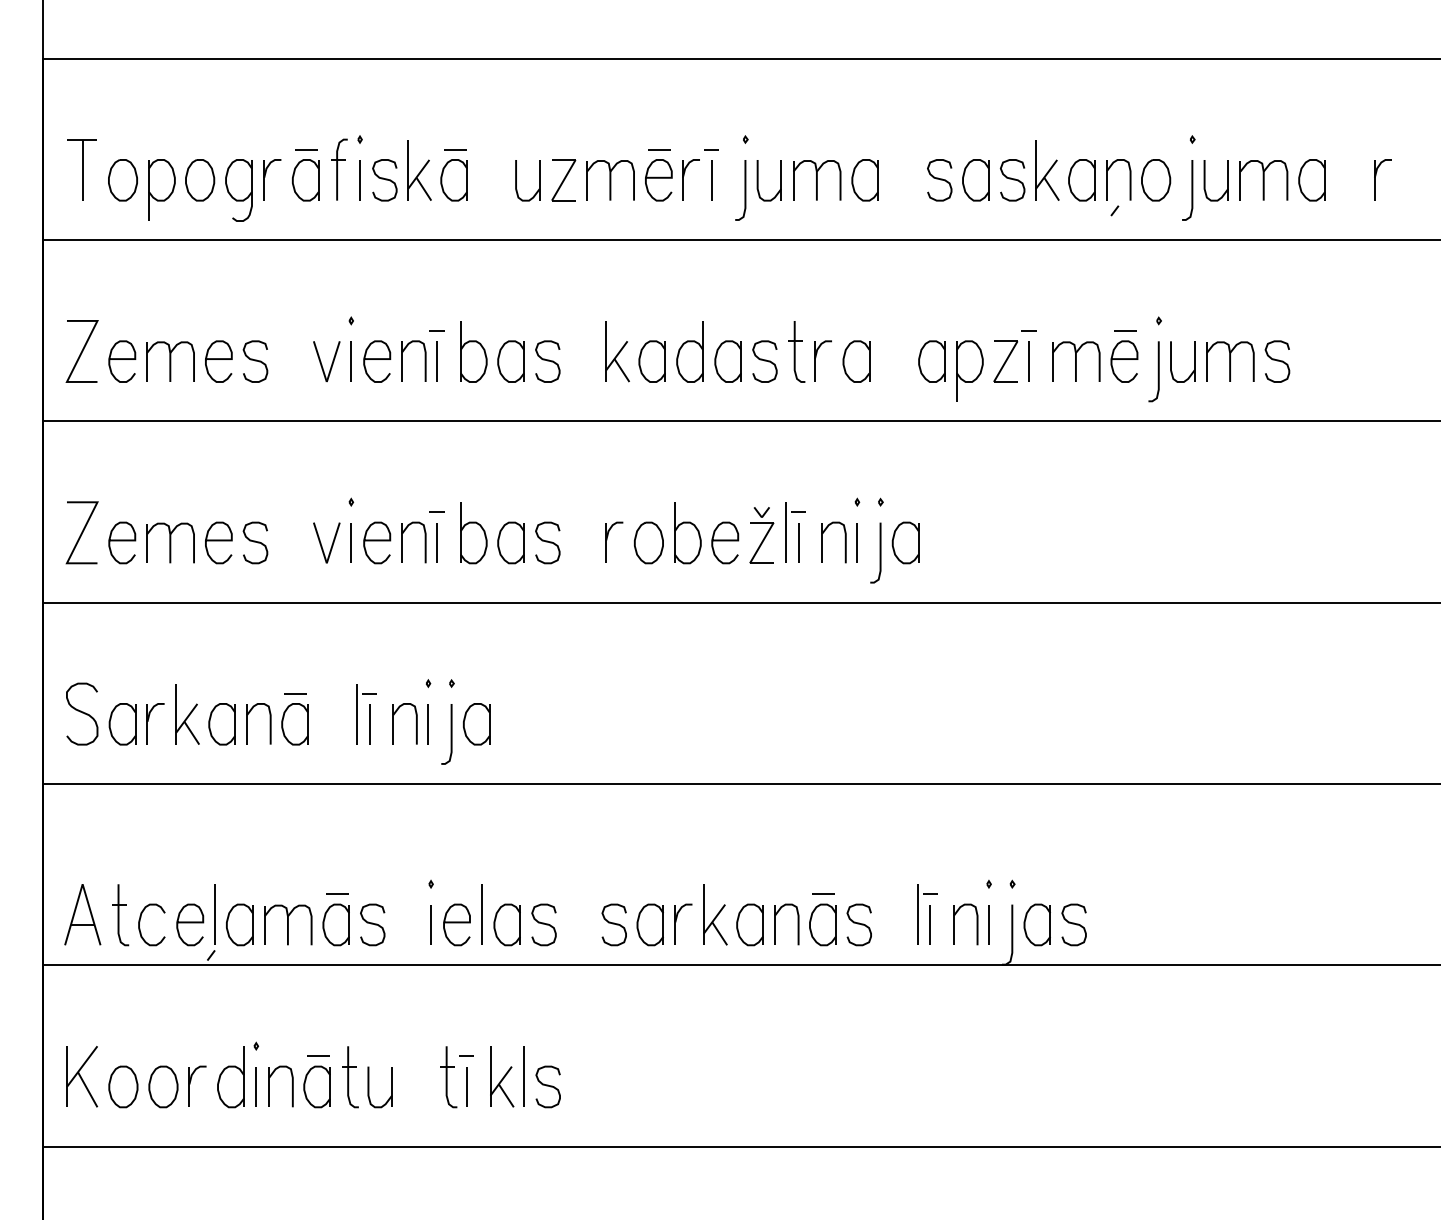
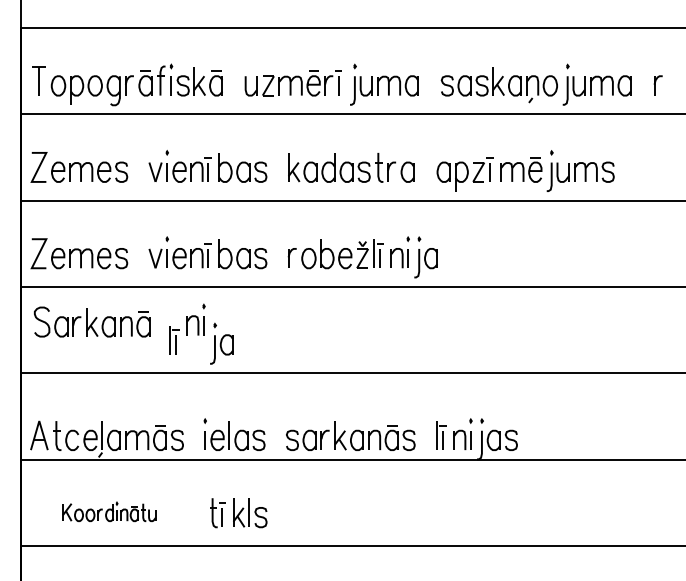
part: (410, 710) -> (195, 319), moved
part: (188, 712) -> (92, 321), moved
part: (230, 1074) -> (109, 511), size x0.6

